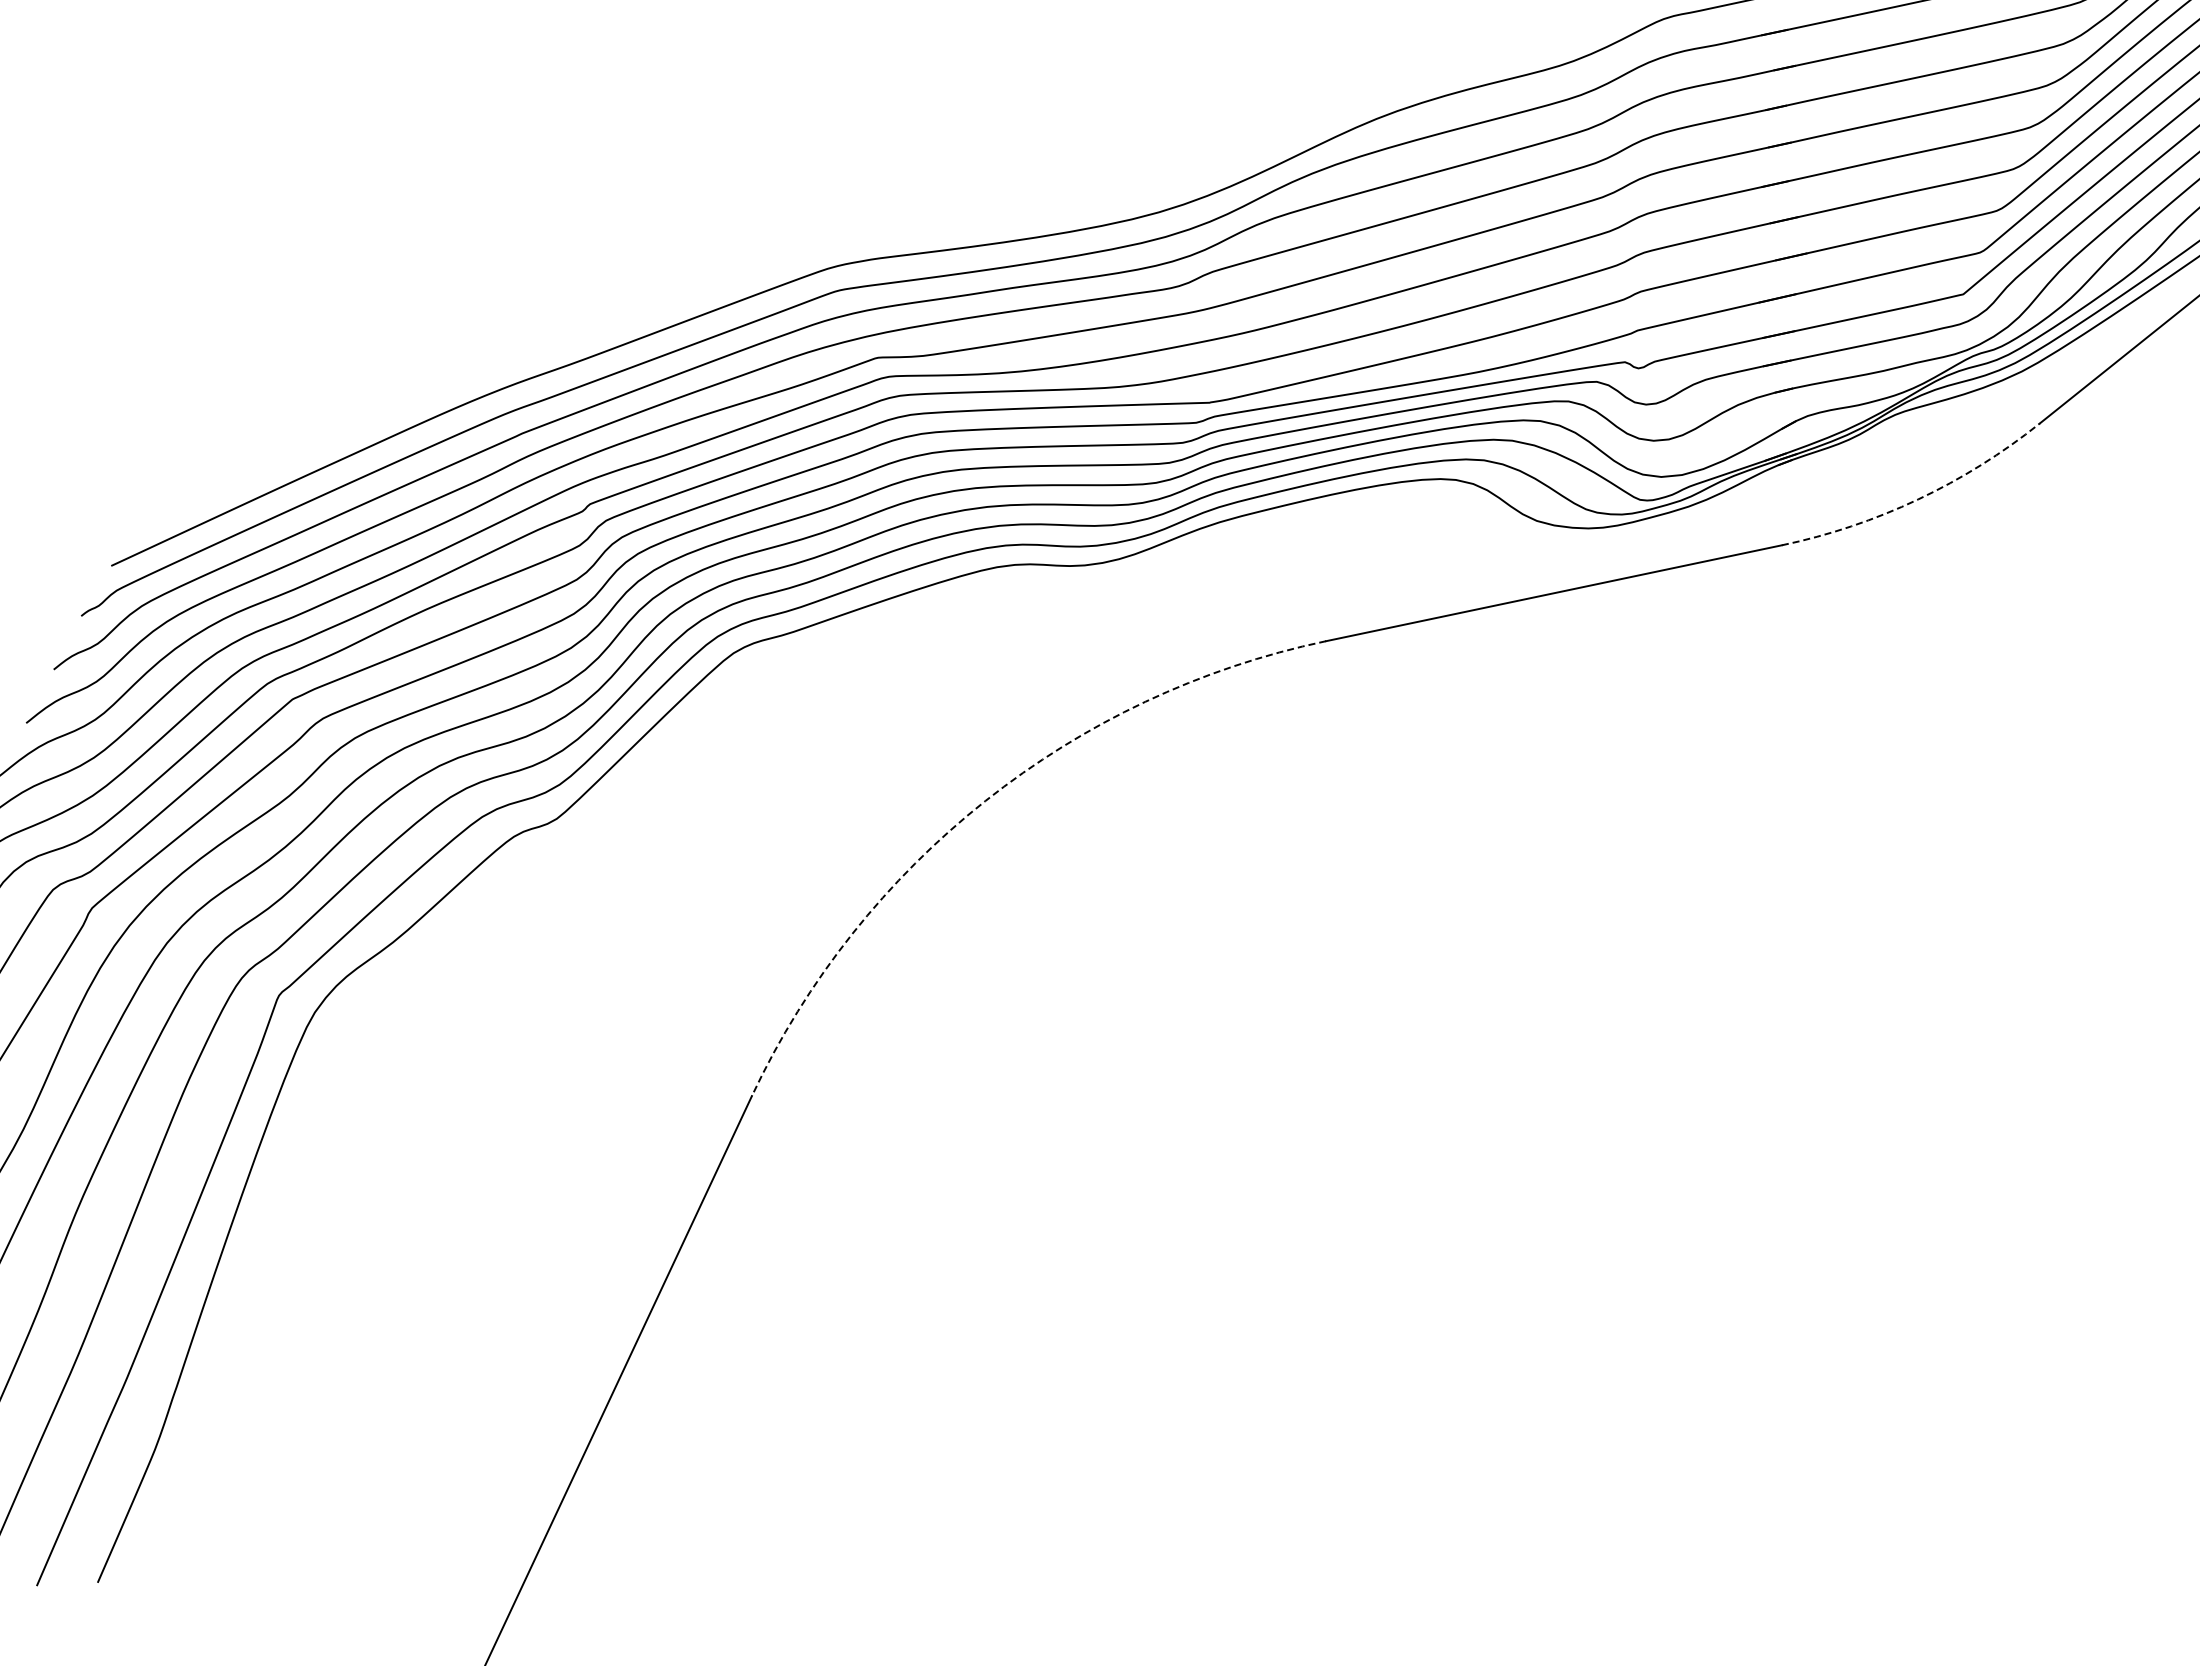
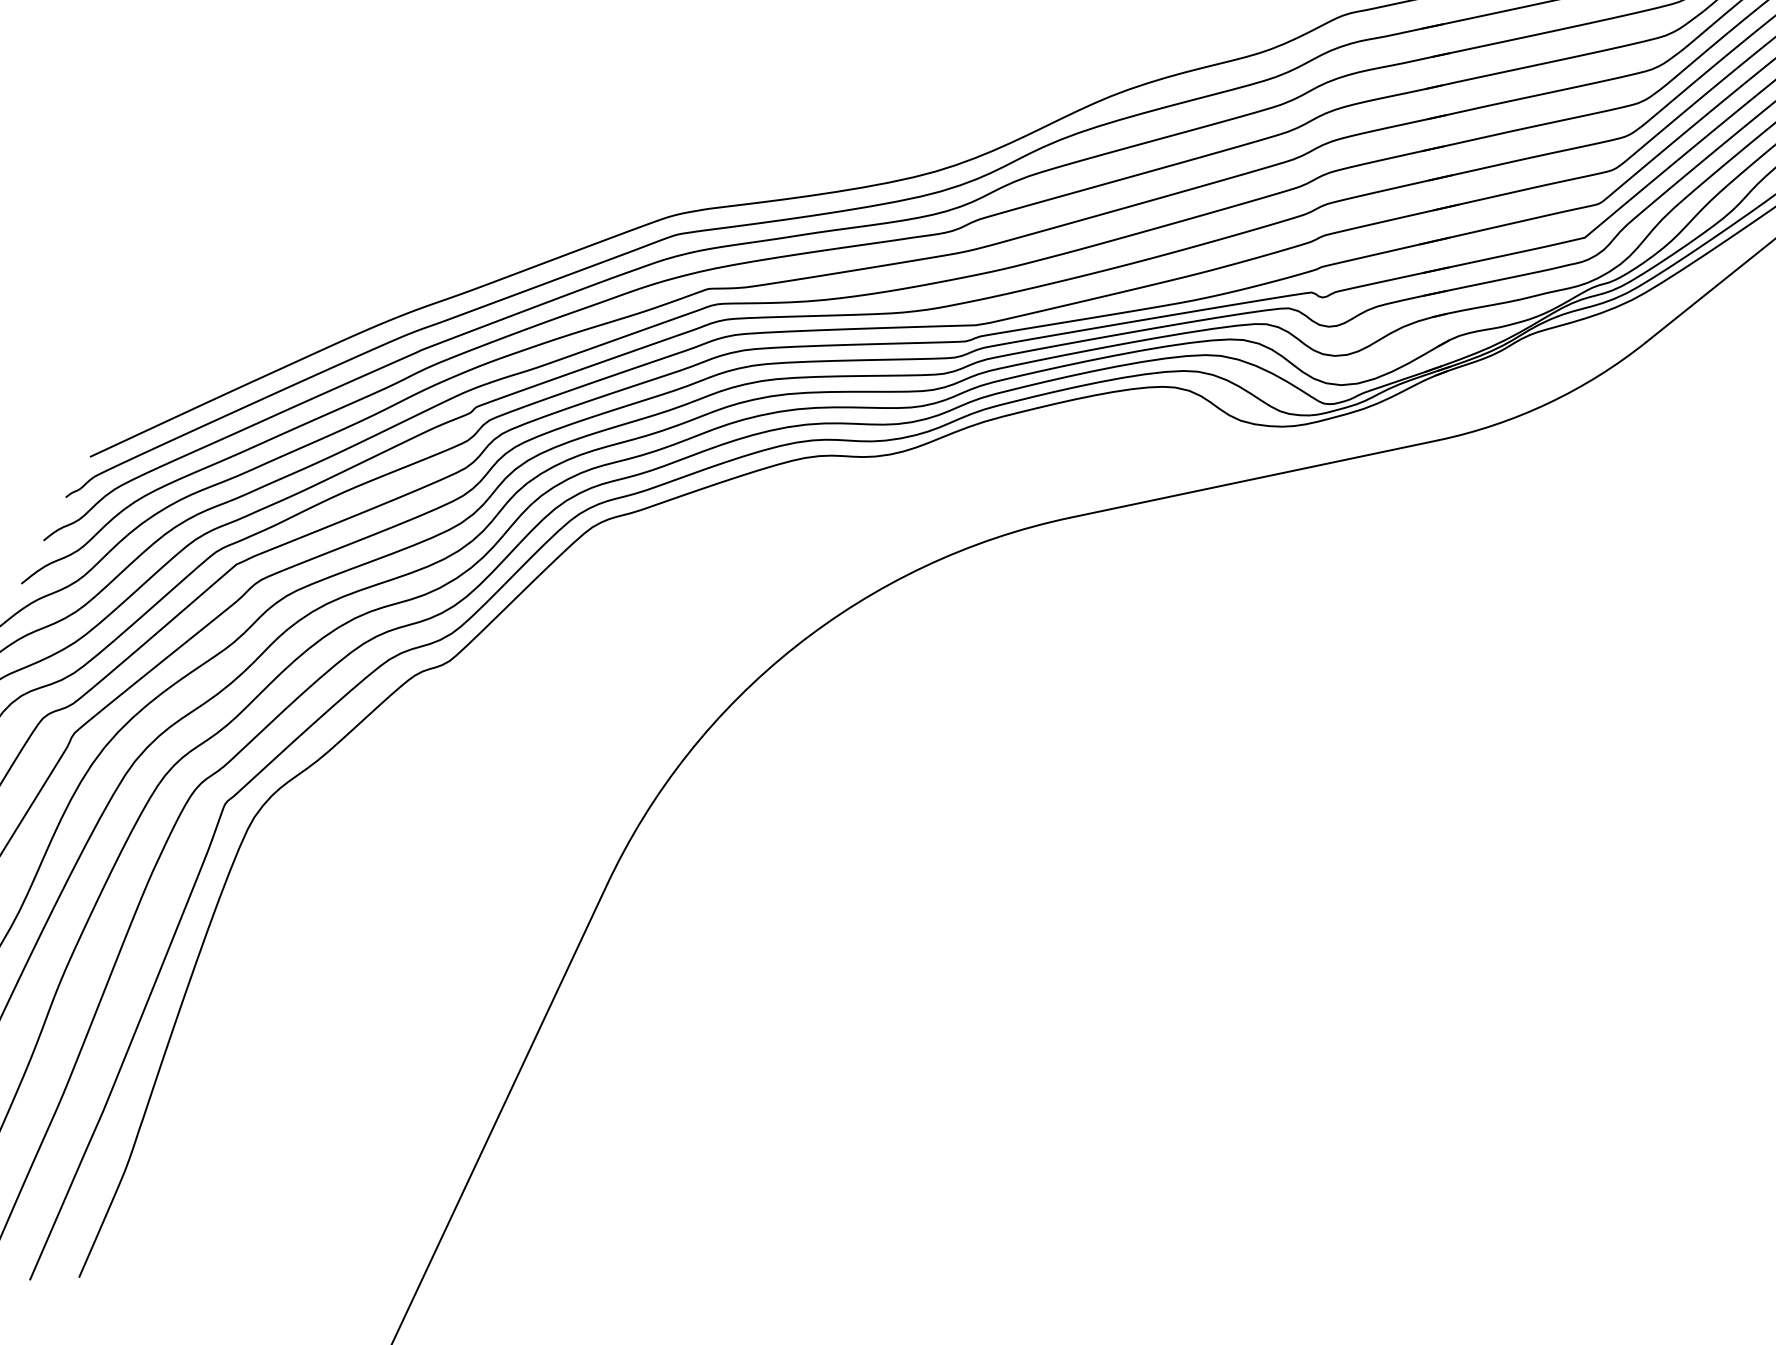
arc: (1918, 499) -> (1548, 403), dashed -> solid
arc: (985, 801) -> (795, 647), dashed -> solid

